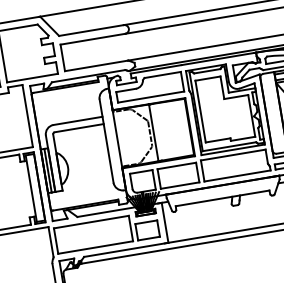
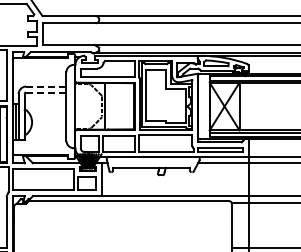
line: (77, 120) -> (45, 86), solid -> dashed
line: (79, 128) -> (46, 92), solid -> dashed

